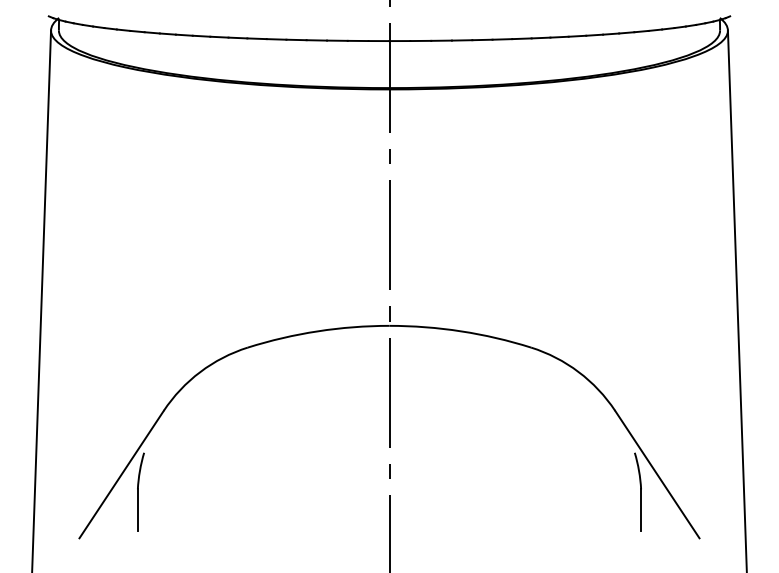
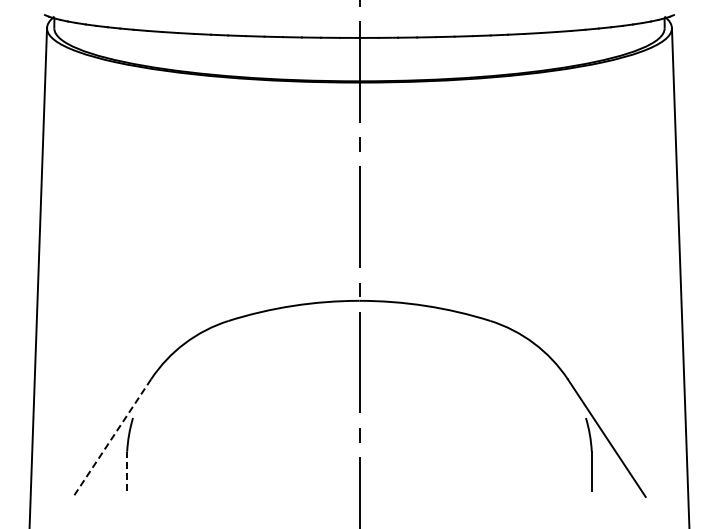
line: (121, 474) -> (112, 438), solid -> dashed
line: (138, 509) -> (127, 470), solid -> dashed

